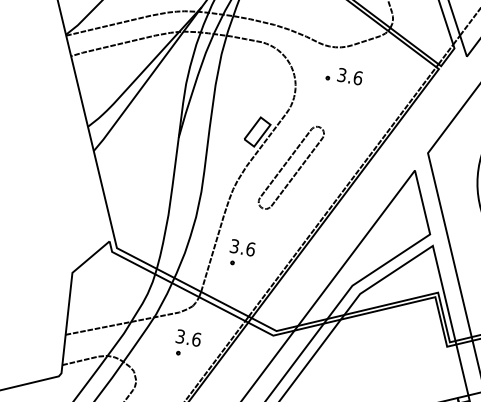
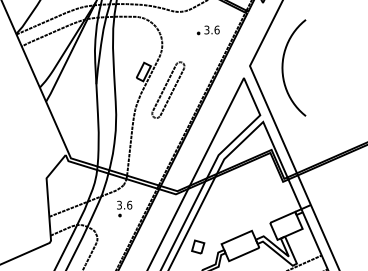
part: (342, 76) -> (207, 30), moved
part: (241, 253) -> (147, 147), removed

